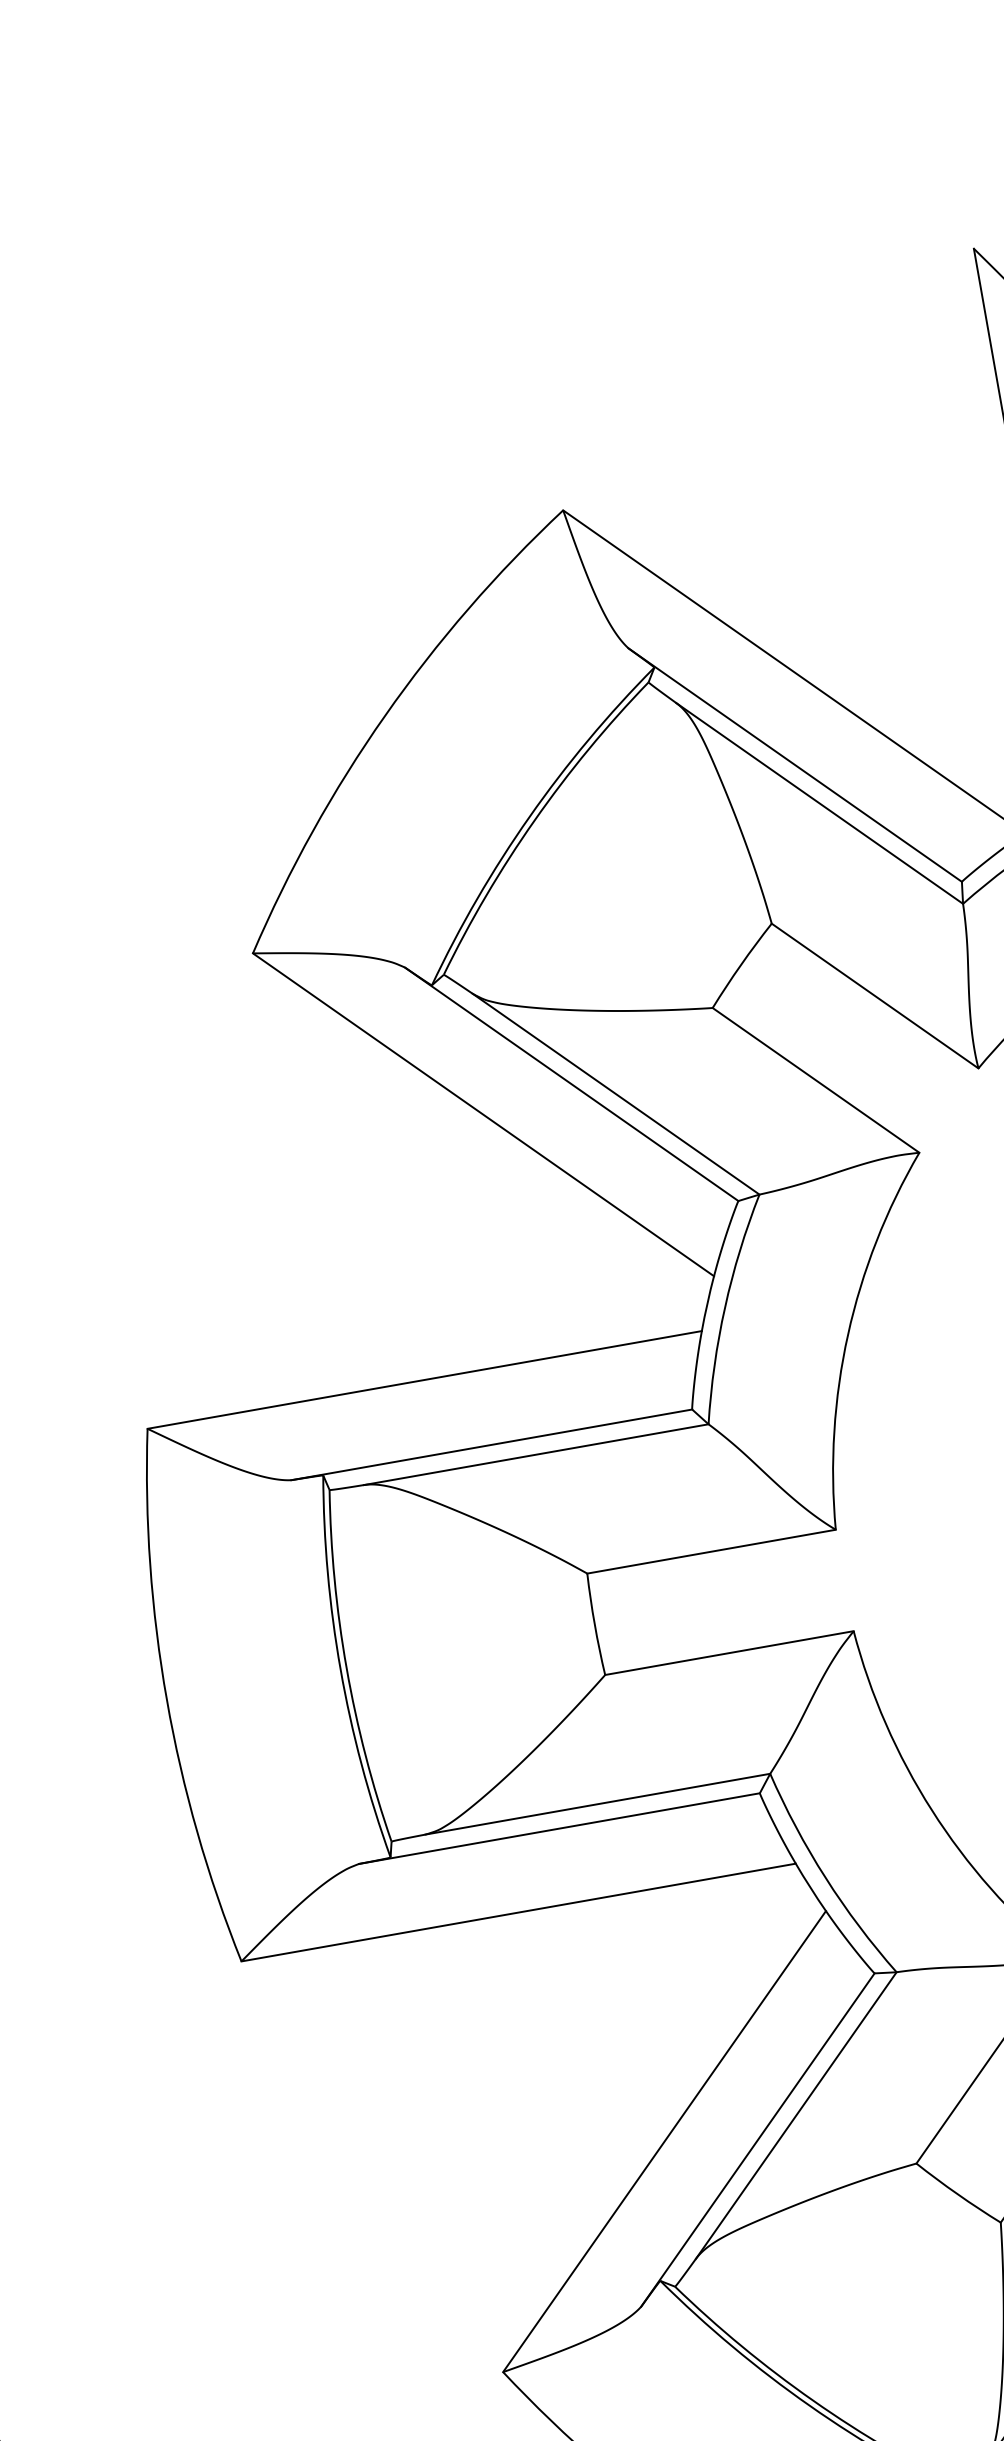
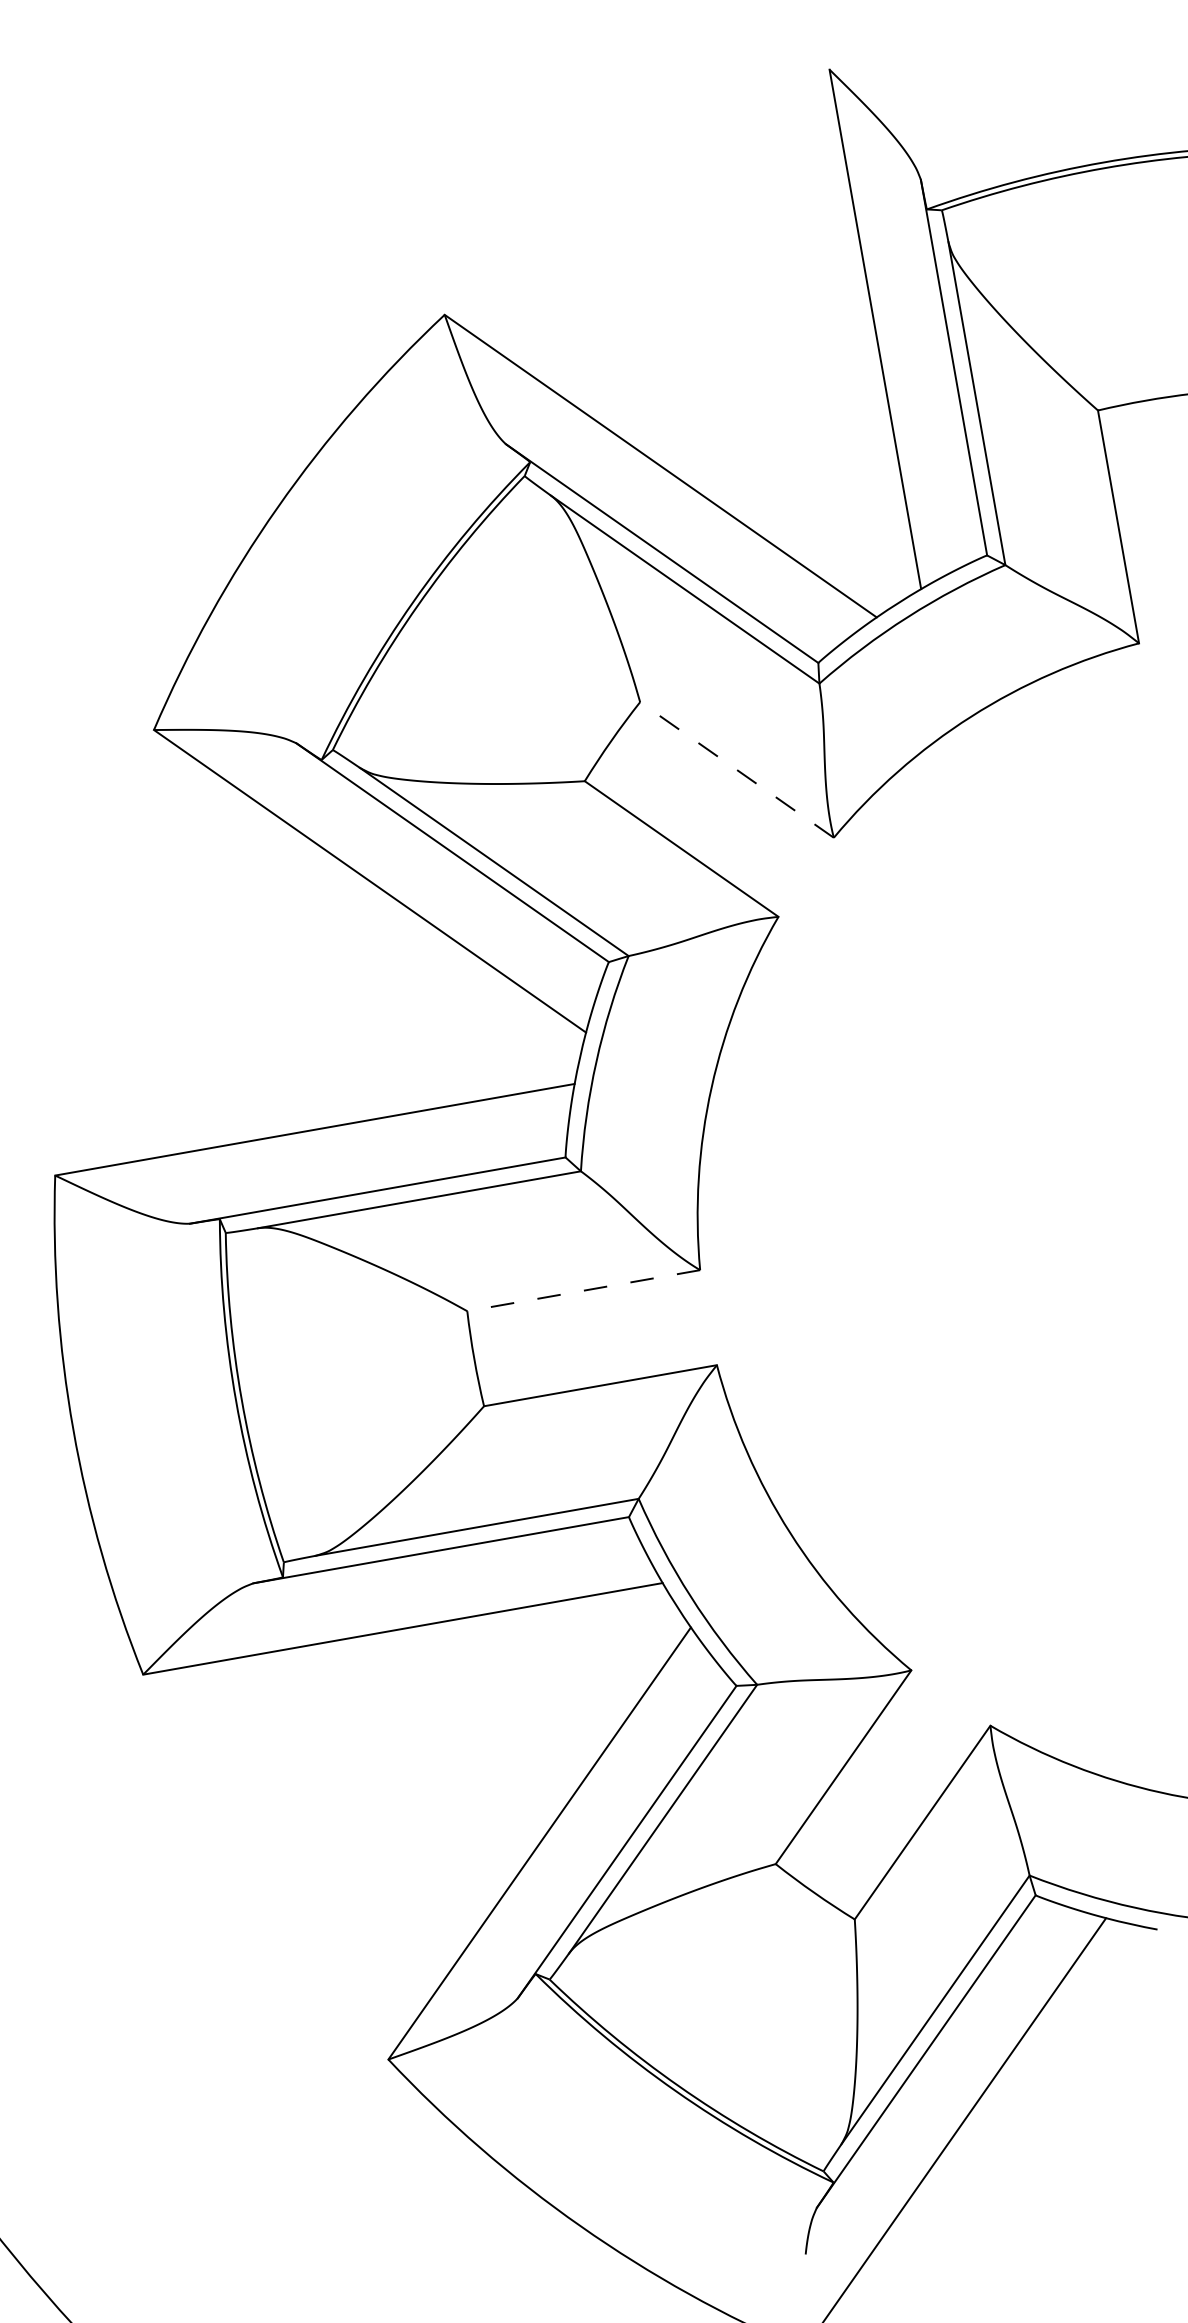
line: (874, 995) -> (736, 769), solid -> dashed
line: (711, 1551) -> (583, 1290), solid -> dashed

